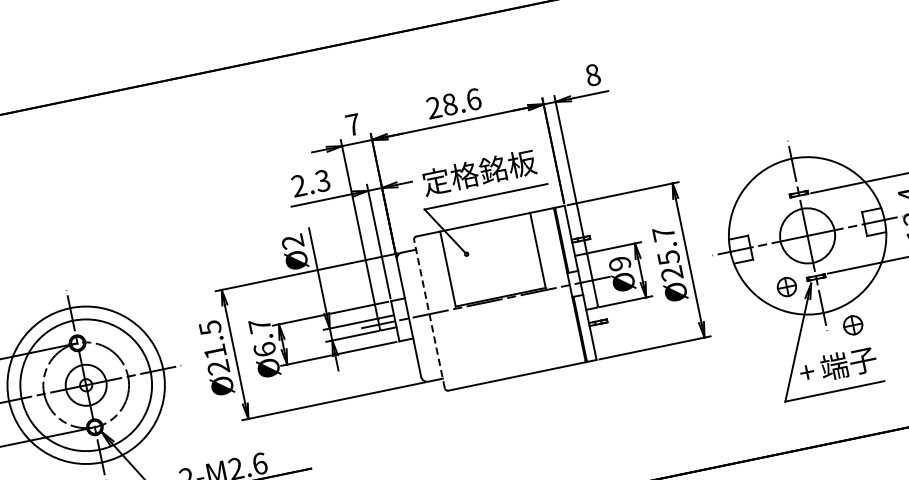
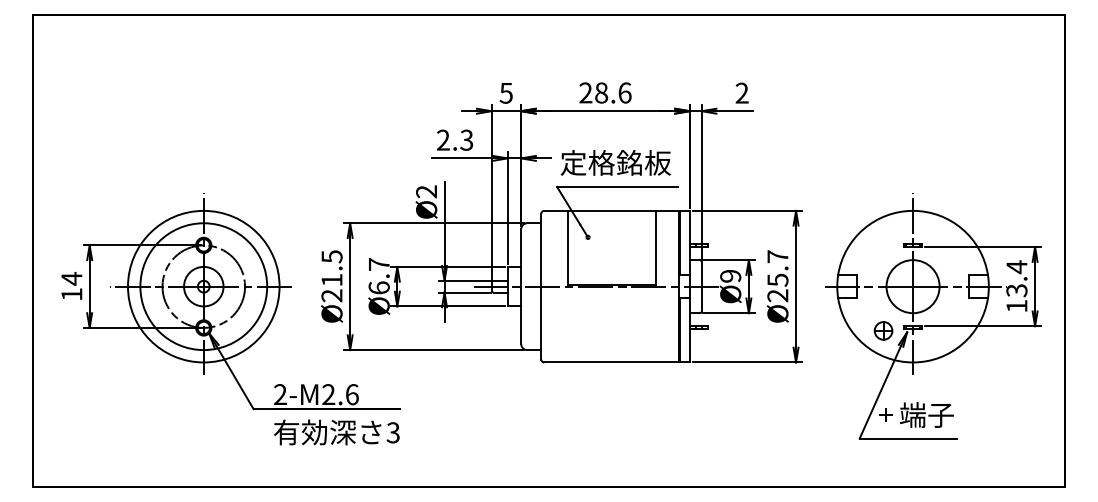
text: (592, 74) -> (741, 92), 8 -> 2
text: (352, 125) -> (505, 93), 7 -> 5
line: (429, 313) -> (541, 286), dashed -> solid
part: (853, 324) -> (938, 379), removed

